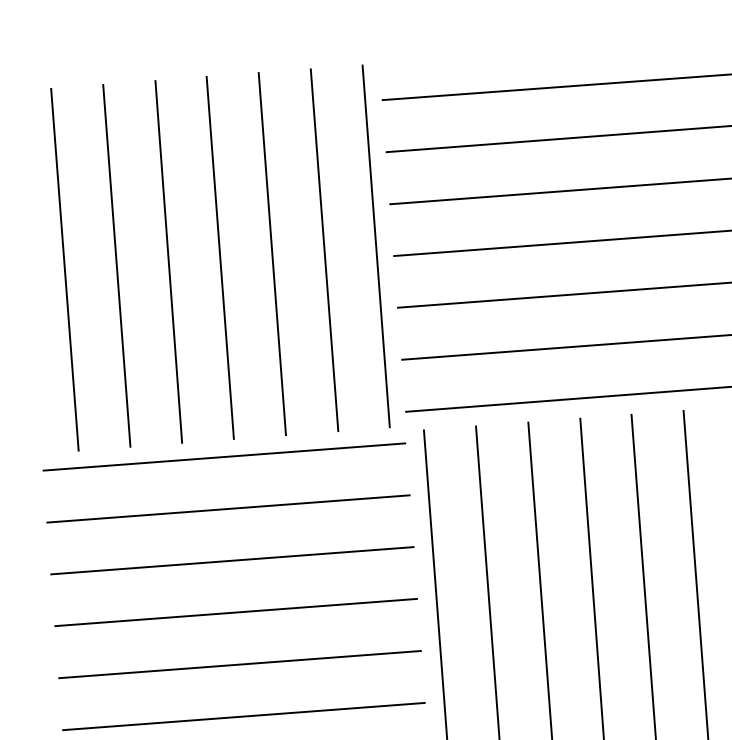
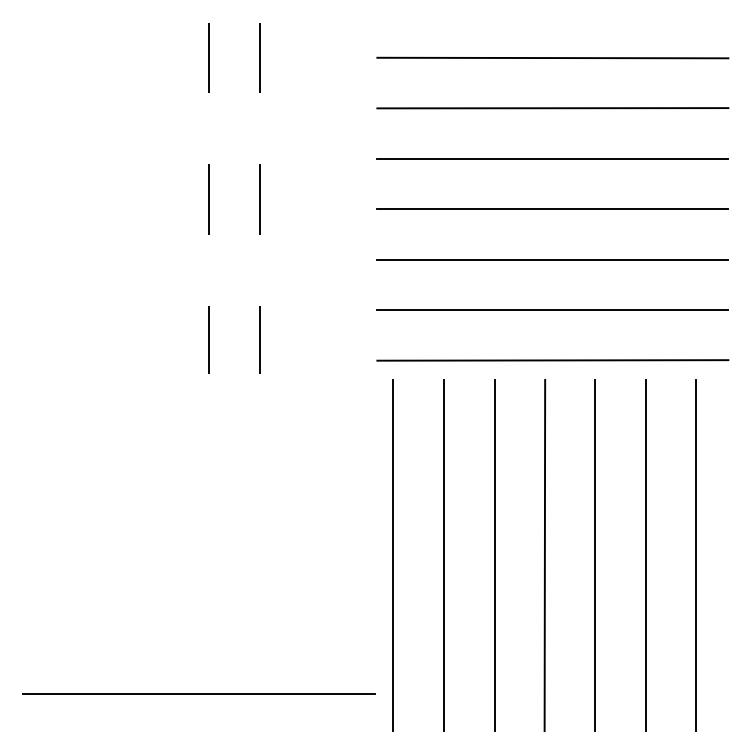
line: (376, 246) -> (360, 198), removed
line: (324, 250) -> (310, 198), removed
line: (272, 254) -> (259, 198), solid -> dashed
line: (219, 257) -> (208, 198), solid -> dashed
line: (168, 261) -> (158, 198), removed
line: (116, 265) -> (108, 198), removed
line: (64, 269) -> (57, 198), removed
line: (224, 457) -> (198, 391), removed
line: (228, 508) -> (198, 441), removed
line: (232, 560) -> (198, 491), removed
line: (236, 612) -> (198, 542), removed
line: (240, 664) -> (198, 592), removed
line: (243, 716) -> (198, 643), removed

